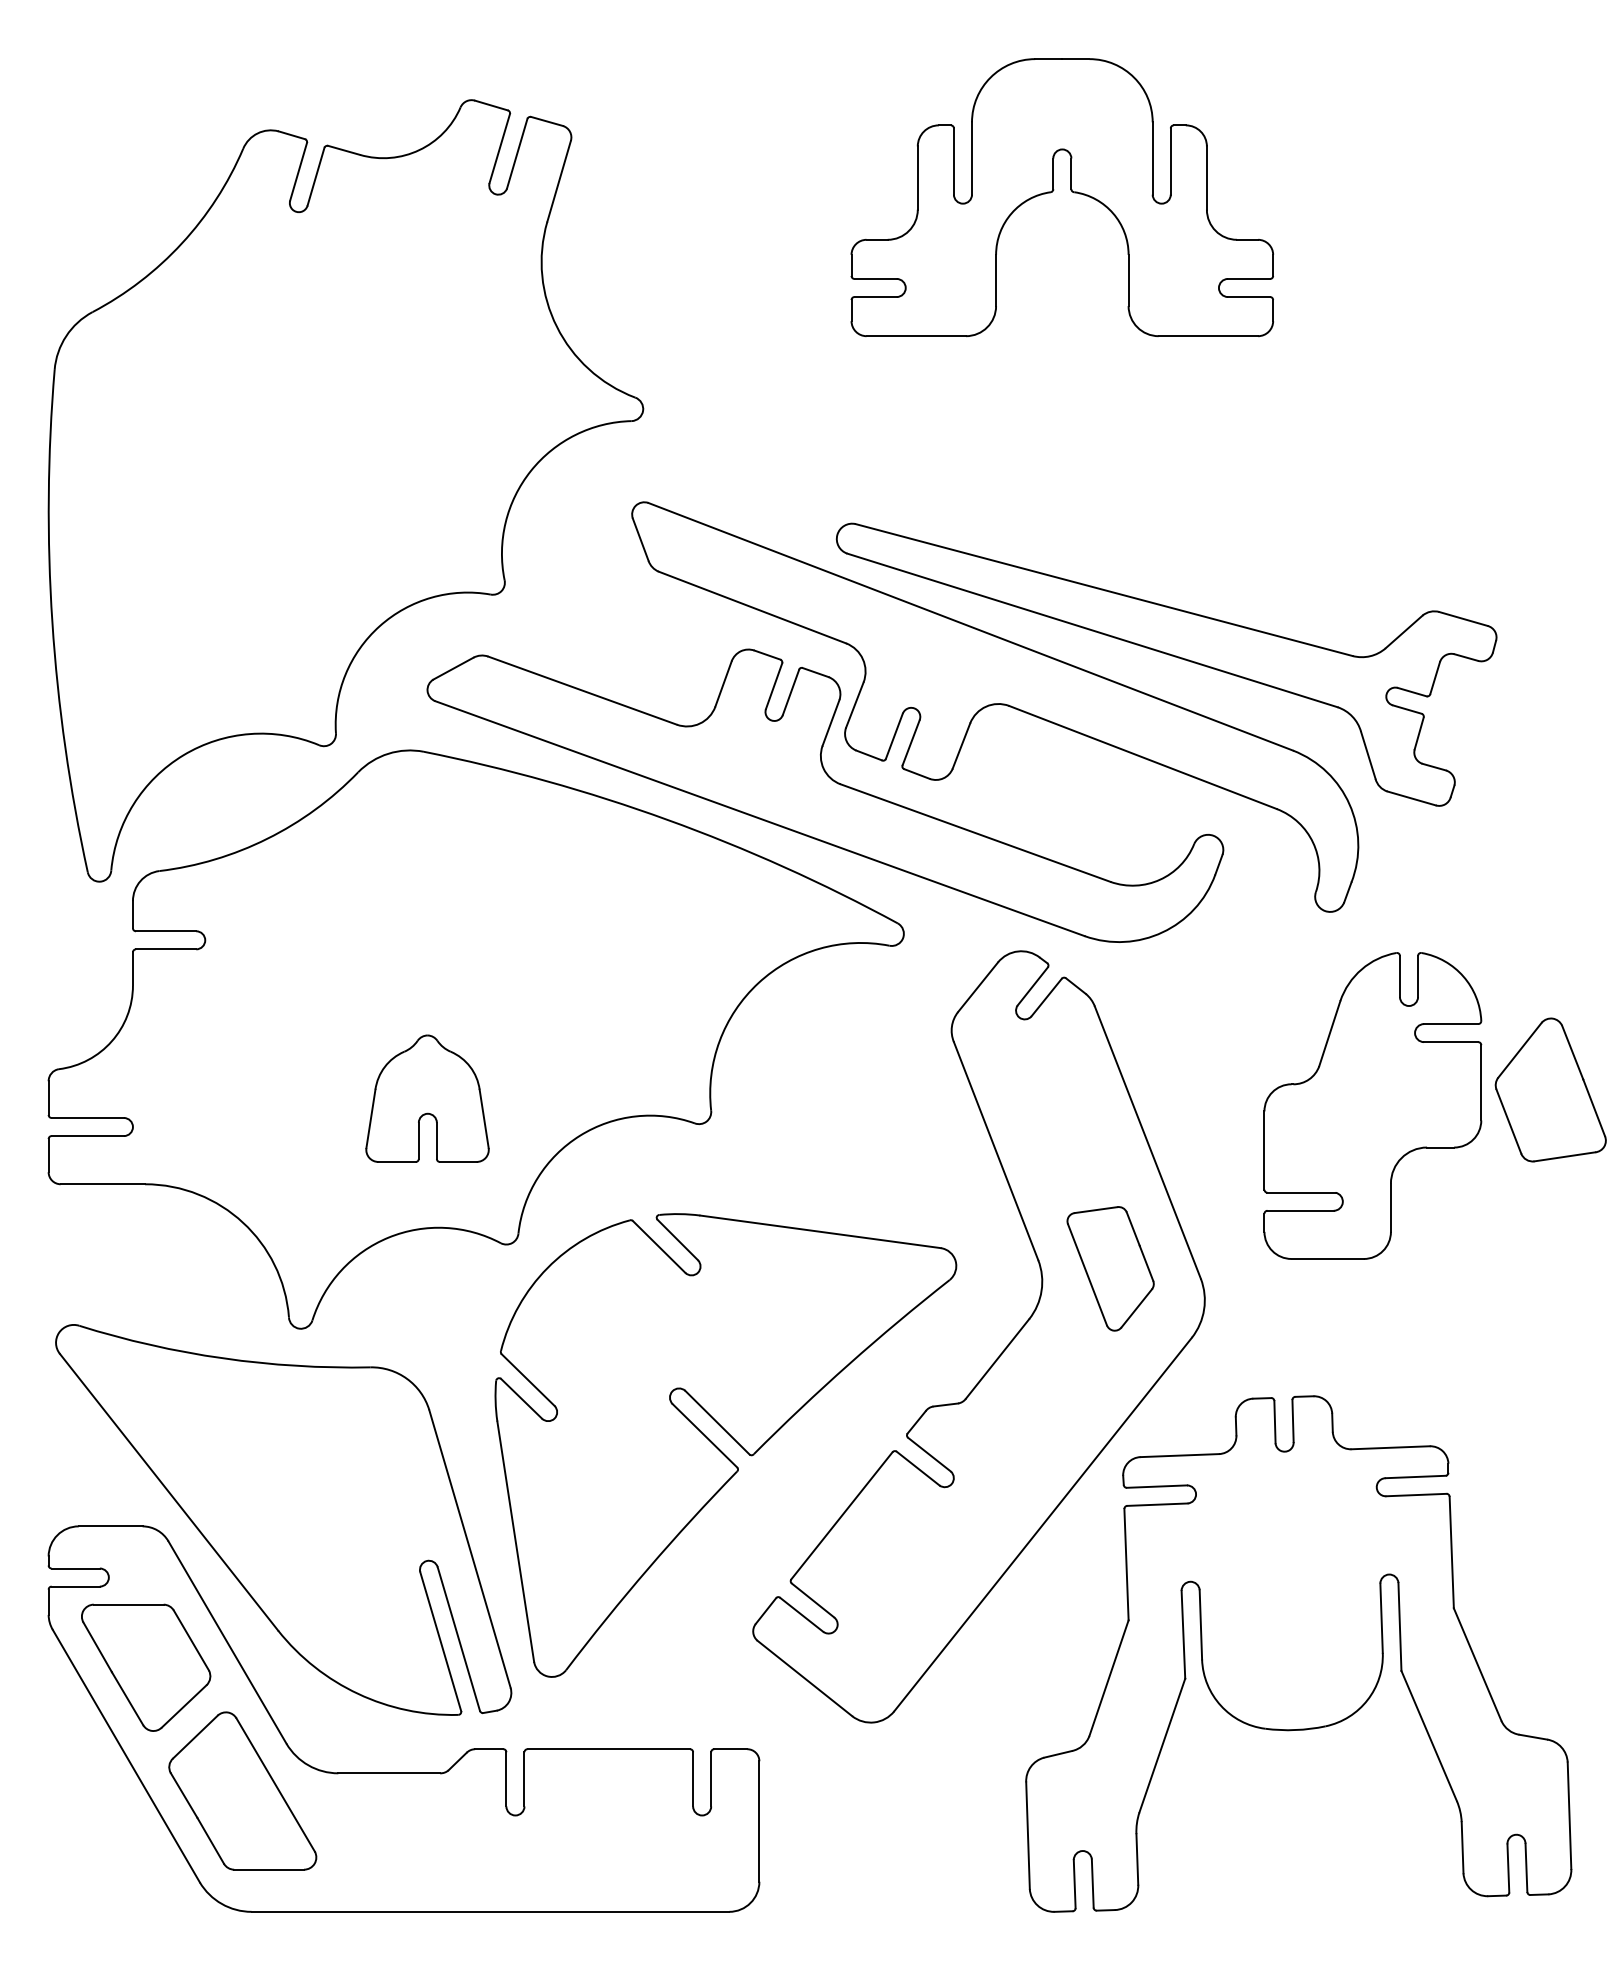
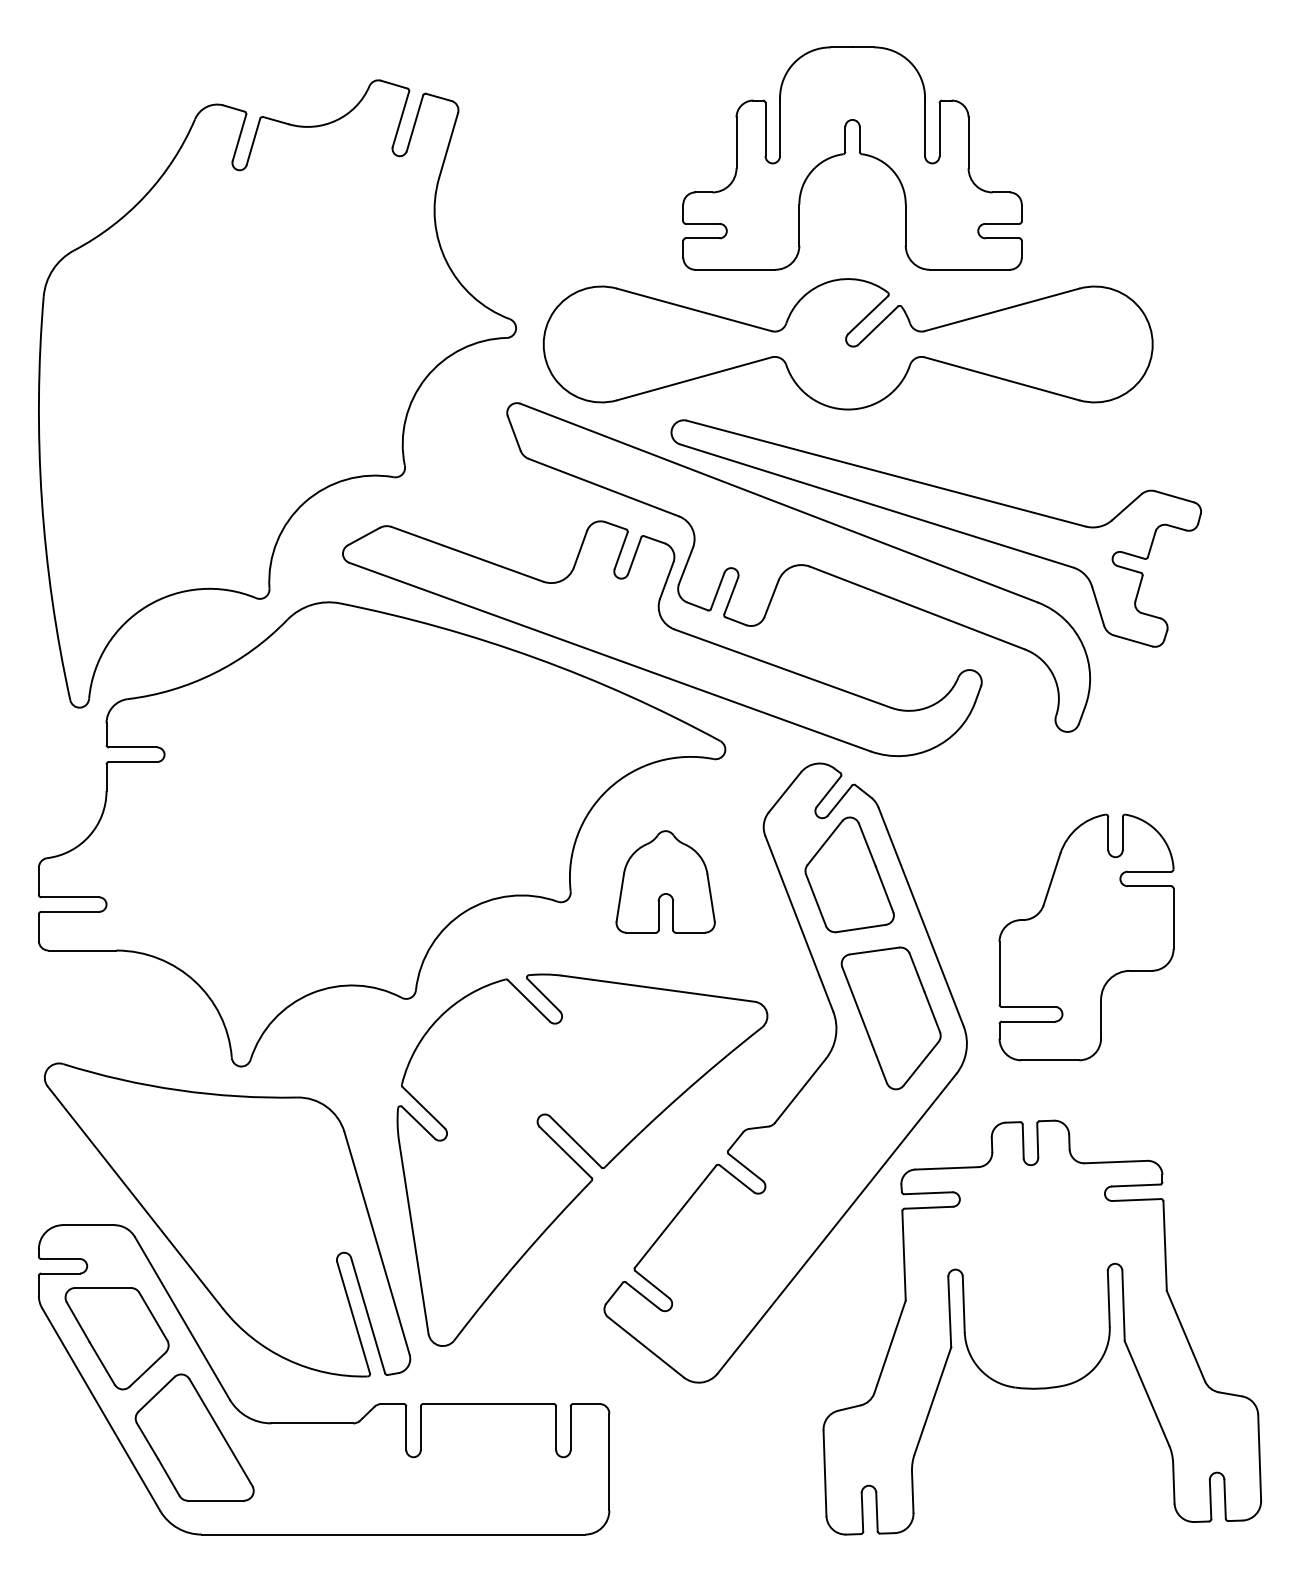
part: (1056, 428) -> (847, 343), added
part: (1550, 1089) -> (849, 874), moved
part: (427, 1098) -> (665, 881), moved
part: (1372, 1105) -> (1086, 937), moved
part: (1110, 1268) -> (891, 1018), size x1.43

